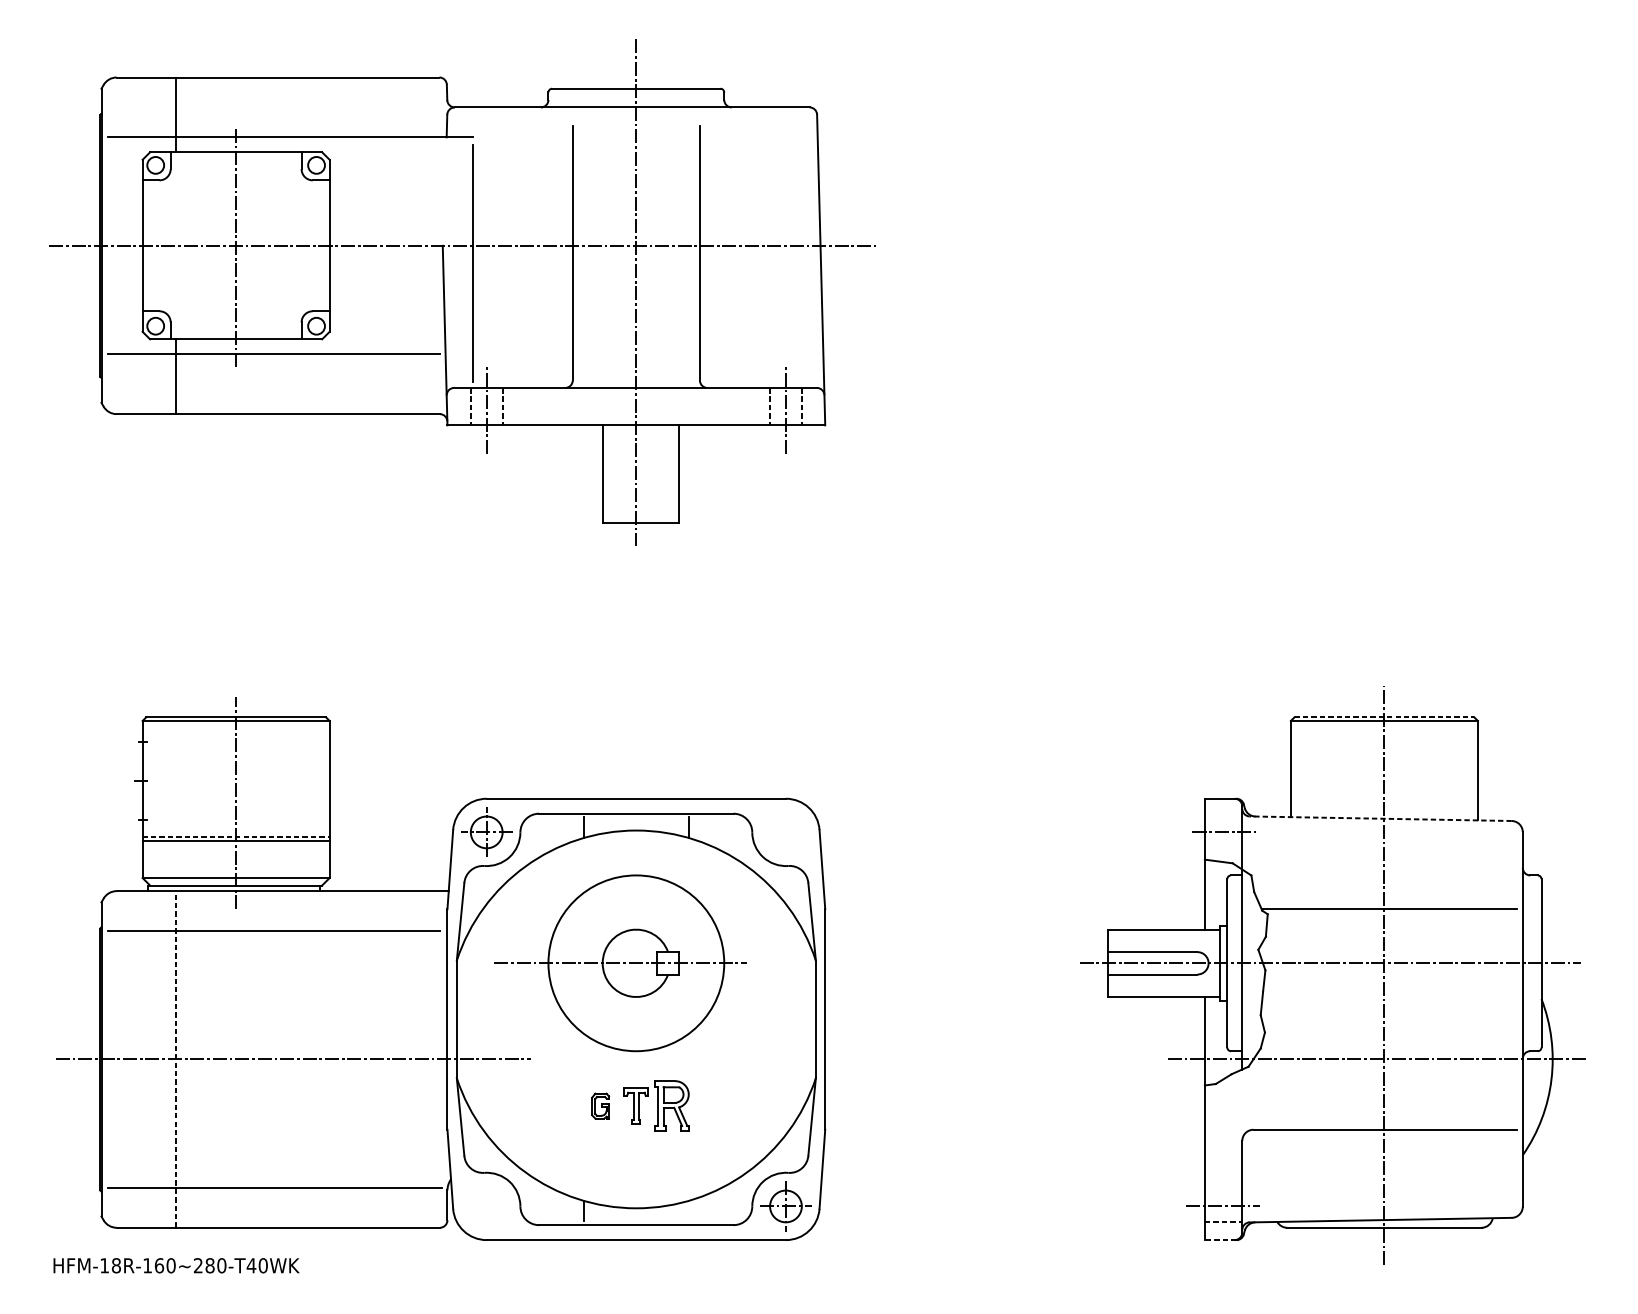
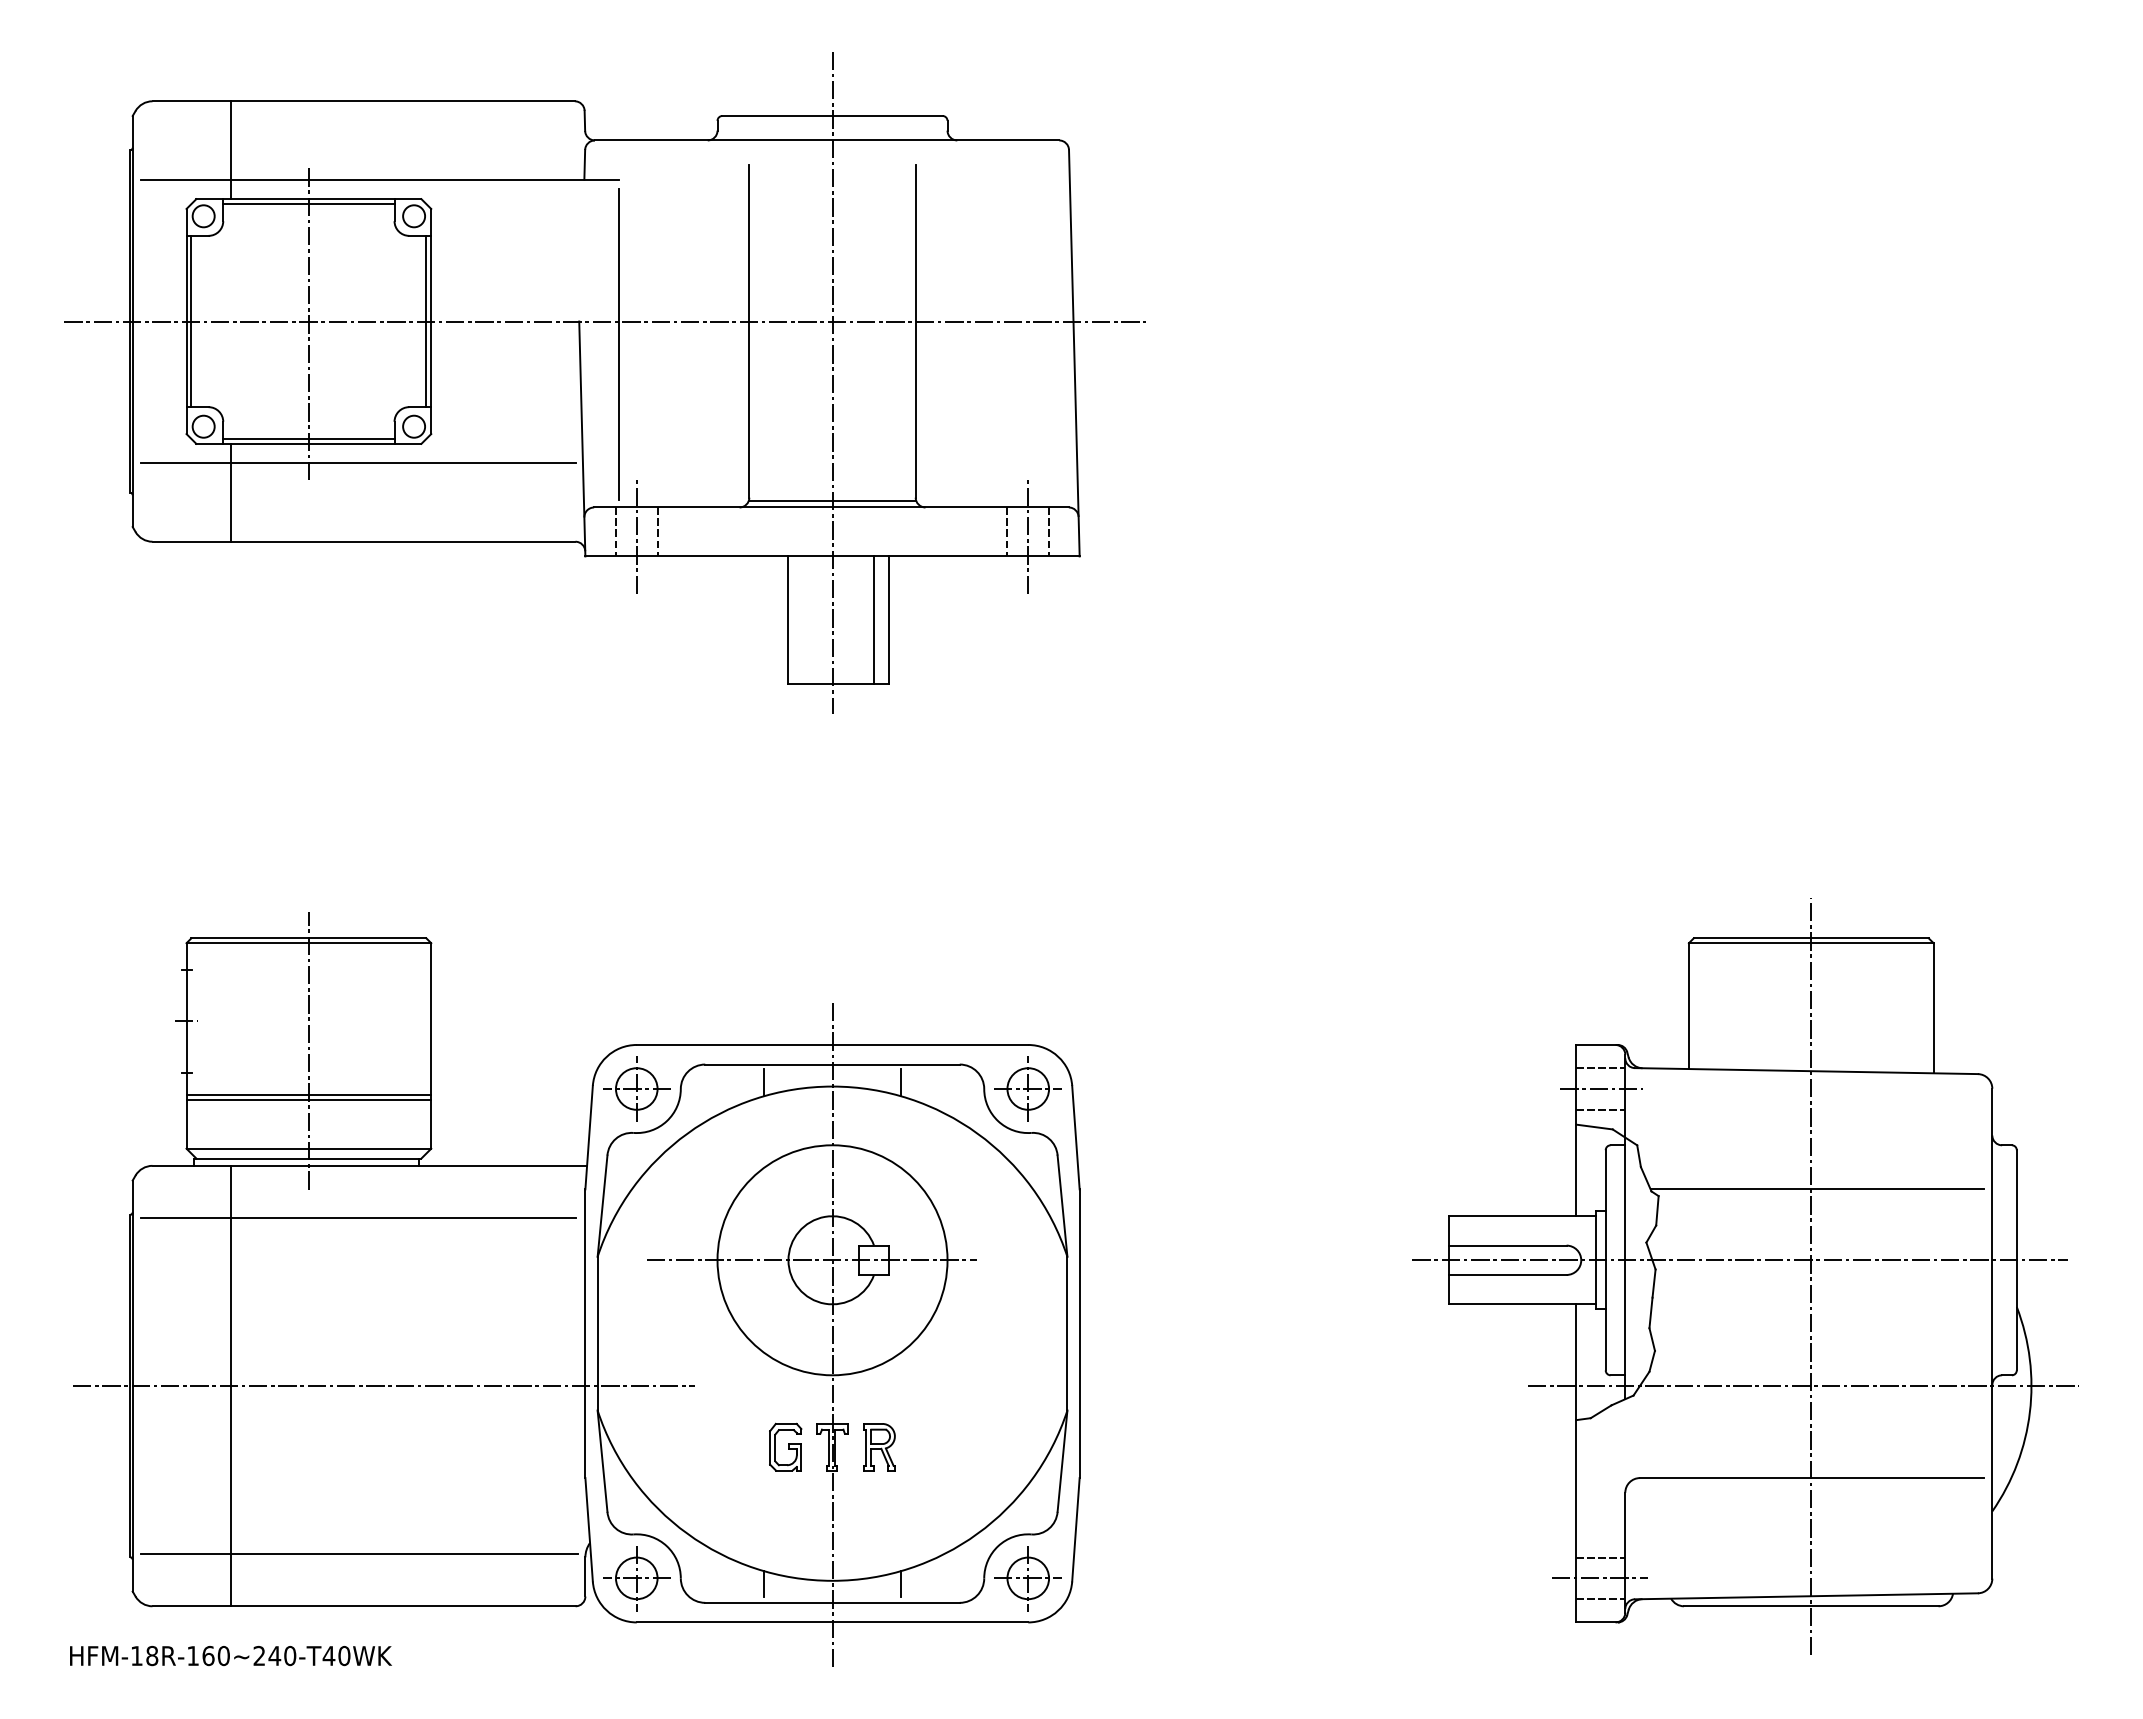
line: (235, 156) -> (308, 204), added
line: (146, 245) -> (191, 321), added
line: (326, 245) -> (426, 321), added
line: (235, 335) -> (308, 438), added
line: (636, 383) -> (832, 501), added
line: (668, 473) -> (874, 619), added
line: (1384, 717) -> (1811, 938), dashed -> solid
line: (1223, 816) -> (1600, 1068), added
line: (1380, 819) -> (1806, 1071), dashed -> solid
part: (785, 832) -> (1027, 1088), added
line: (236, 836) -> (309, 1094), dashed -> solid
line: (1223, 848) -> (1600, 1109), added
line: (636, 1020) -> (832, 1335), added
line: (176, 1059) -> (230, 1385), dashed -> solid
part: (600, 1105) -> (785, 1446), size x1.43
part: (672, 1106) -> (879, 1447), size x0.71
line: (1223, 1190) -> (1600, 1557), added
part: (486, 1206) -> (636, 1578), added
line: (689, 1210) -> (901, 1583), added
line: (1221, 1240) -> (1597, 1622), dashed -> solid
text: (209, 1265) -> (274, 1655), HFM-18R-160~280-T40WK -> HFM-18R-160~240-T40WK

